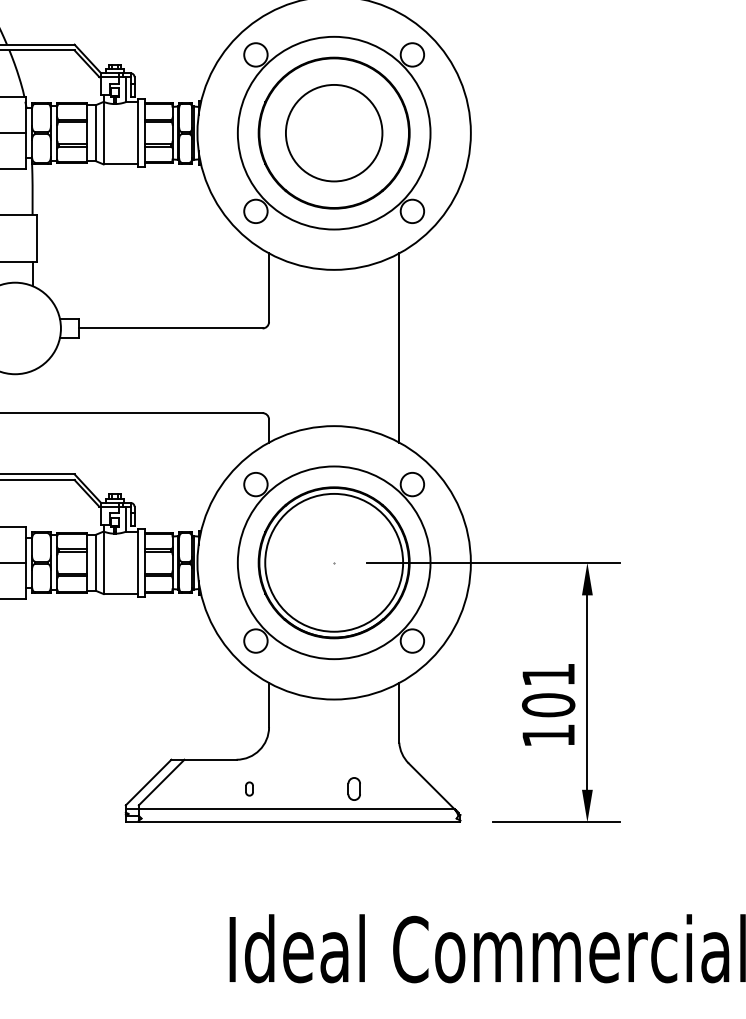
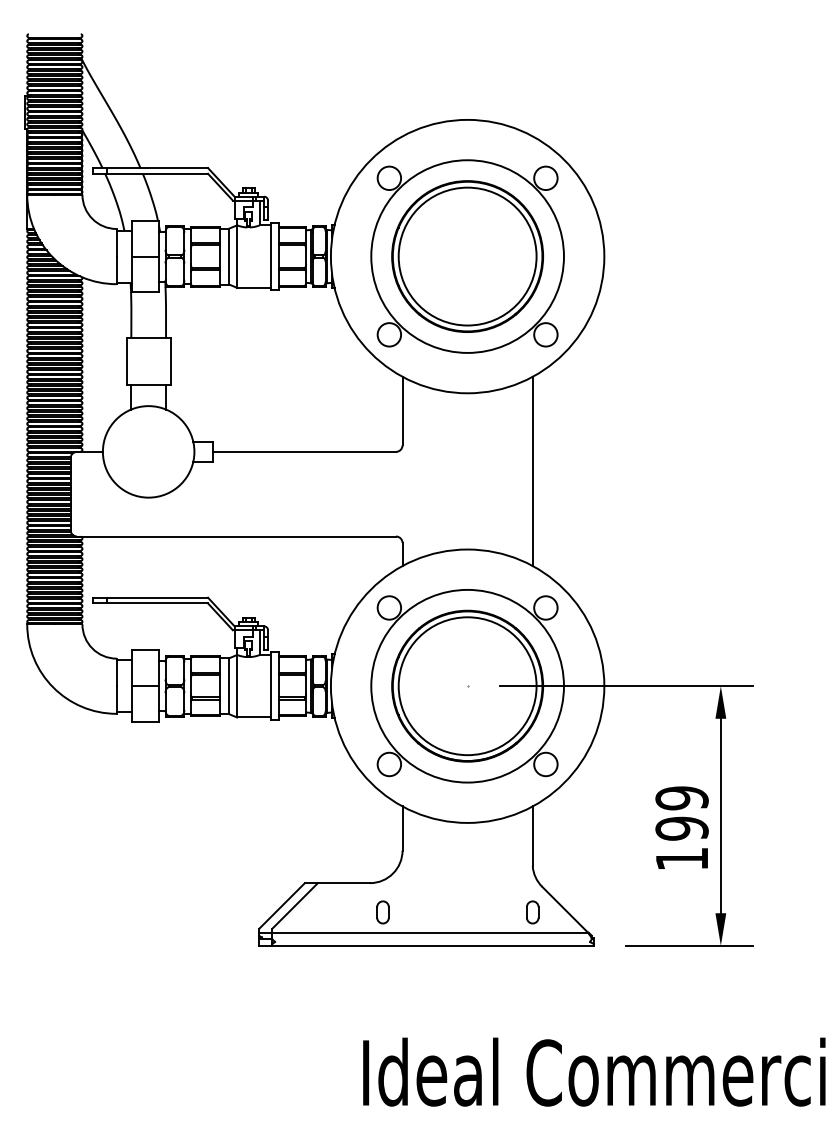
circle: (334, 133) -> (467, 256), size x1.43
text: (548, 690) -> (681, 813), 101 -> 199
part: (249, 789) -> (382, 912), size x1.67
part: (354, 789) -> (532, 912), moved

